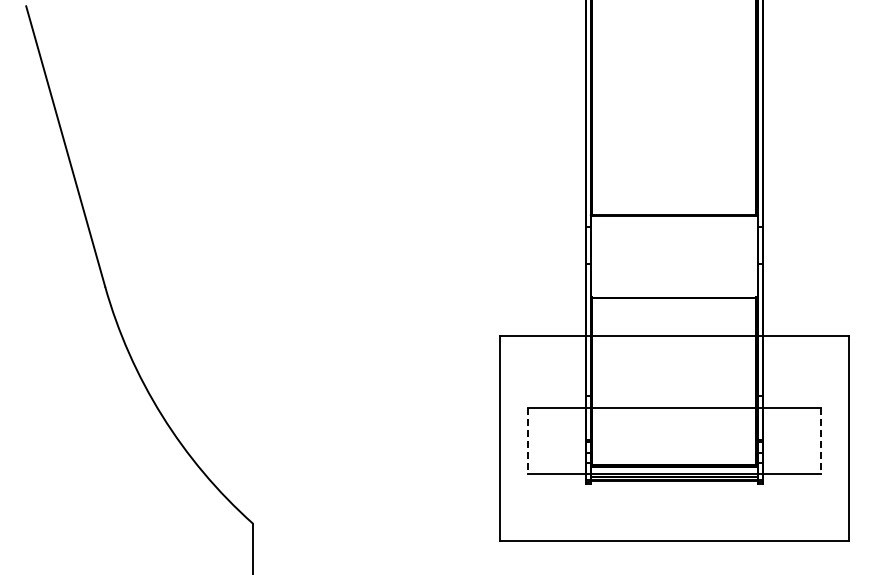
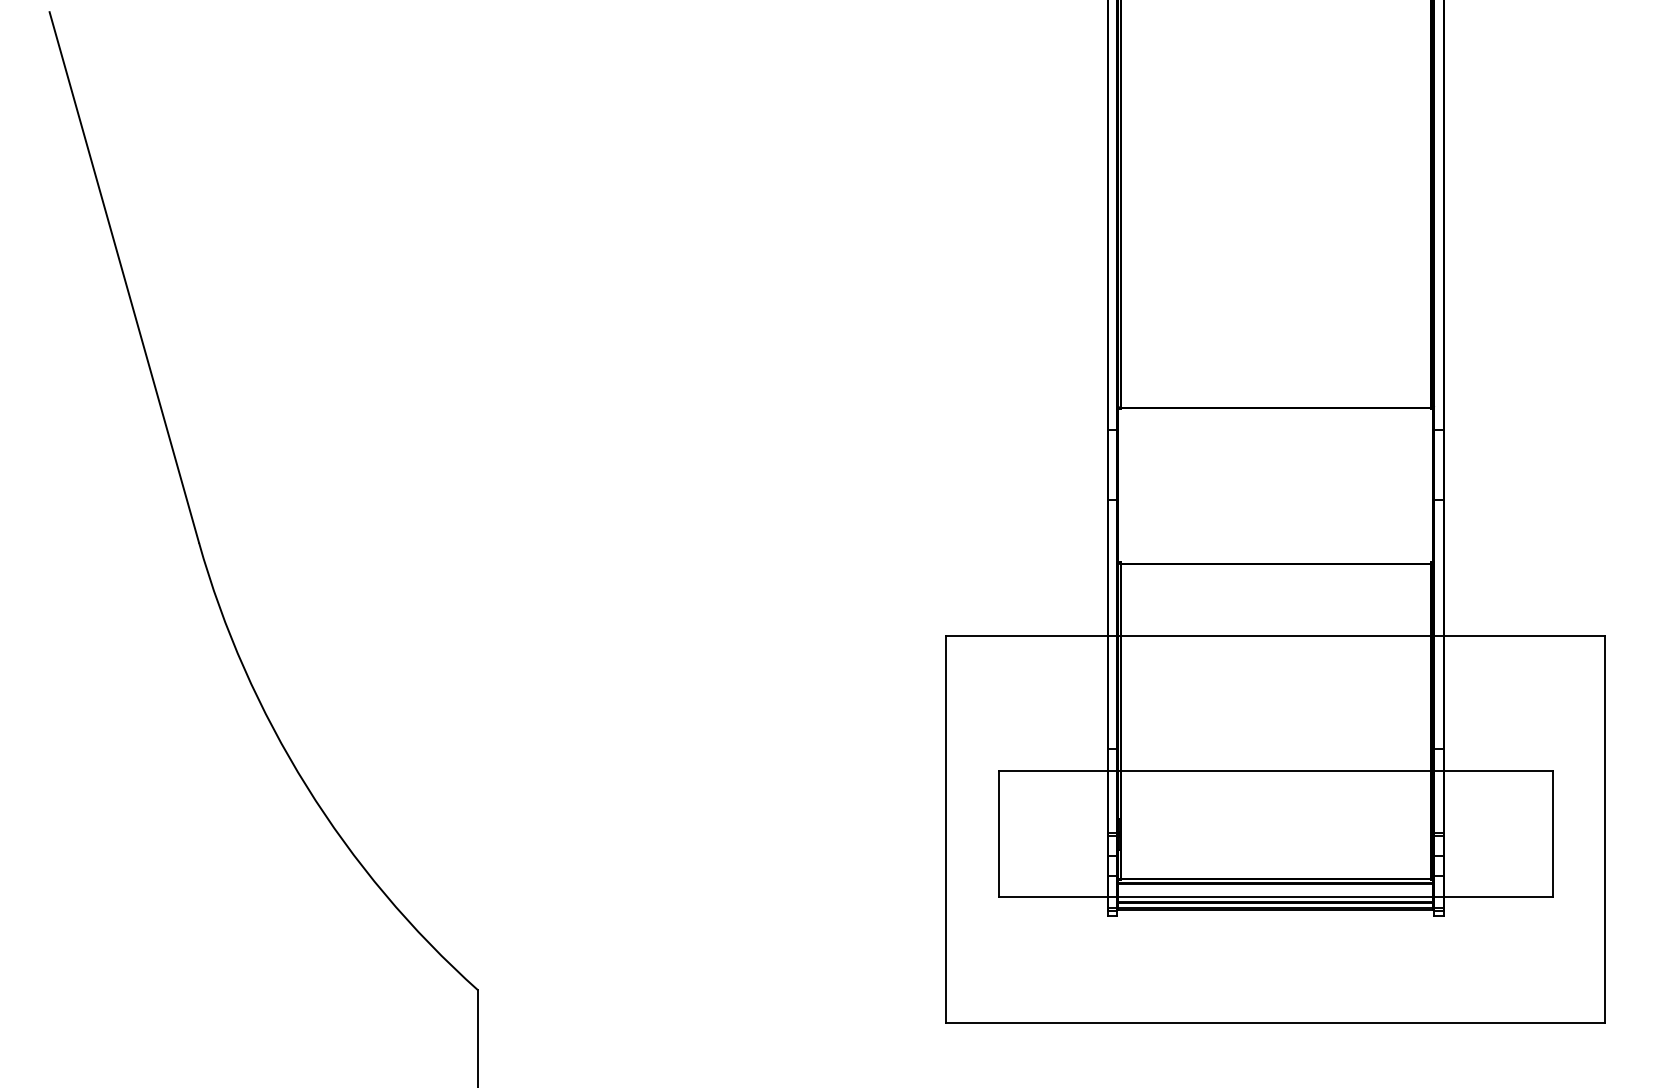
line: (528, 441) -> (999, 835), dashed -> solid
line: (820, 441) -> (1551, 835), dashed -> solid

